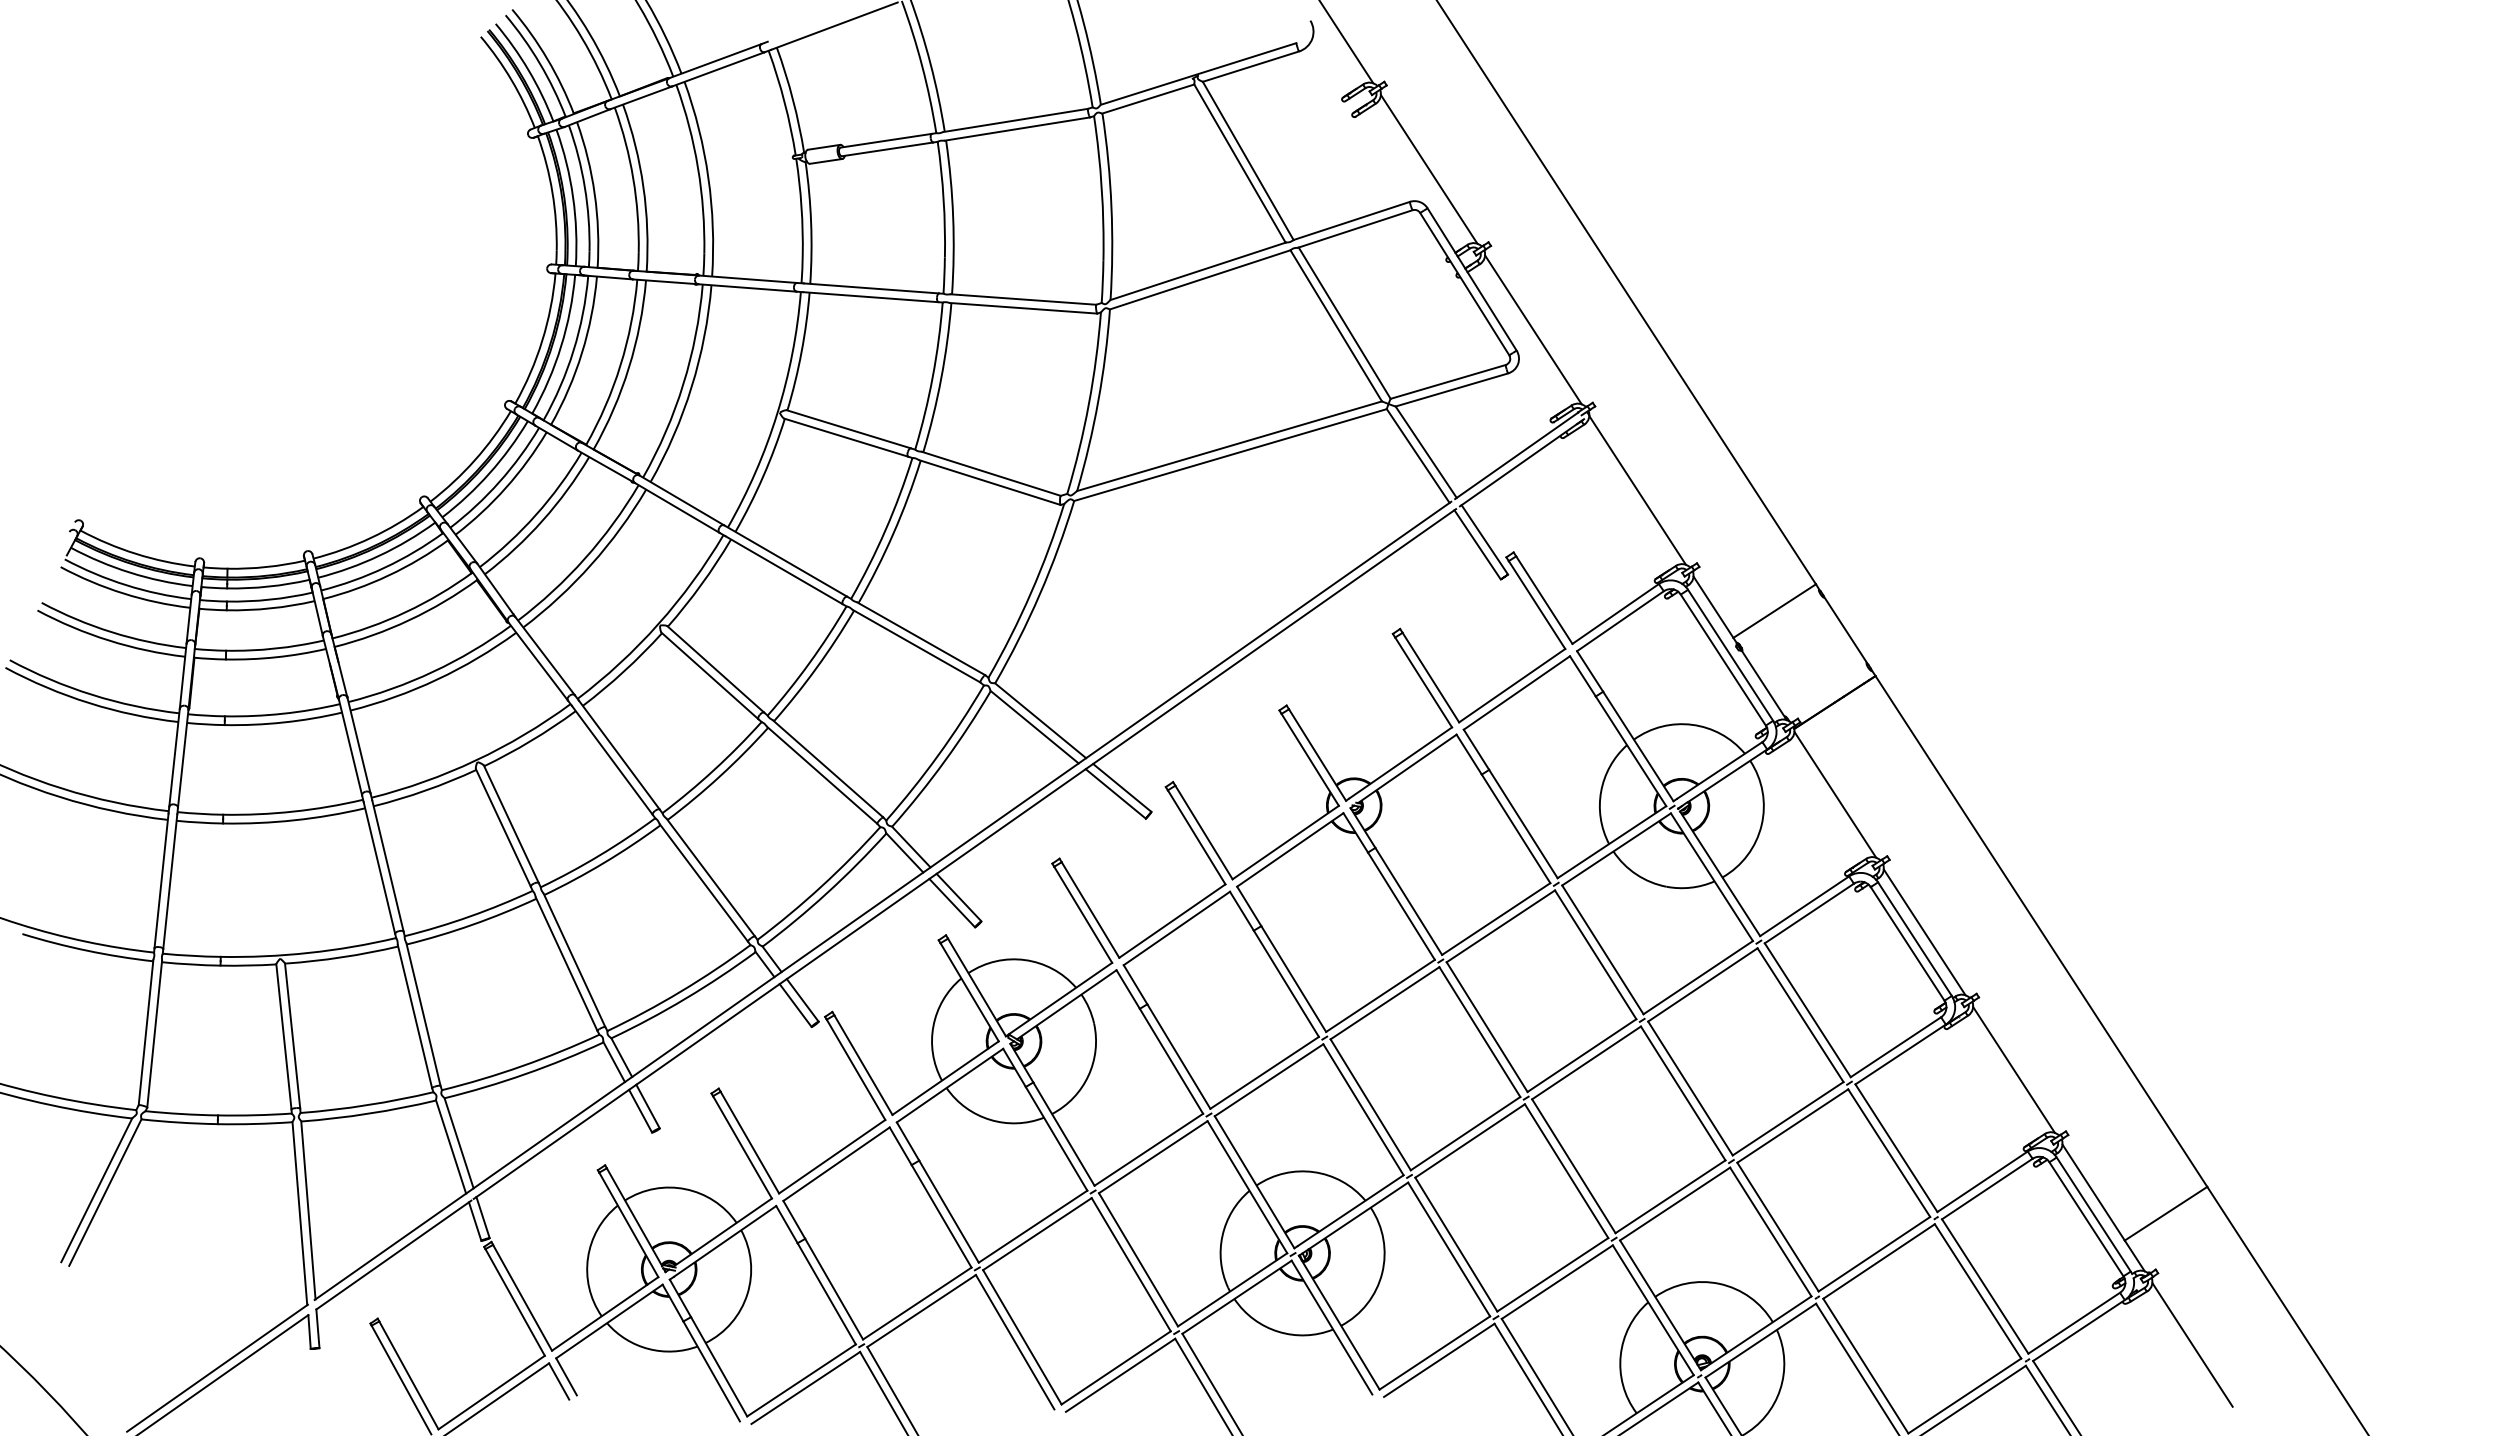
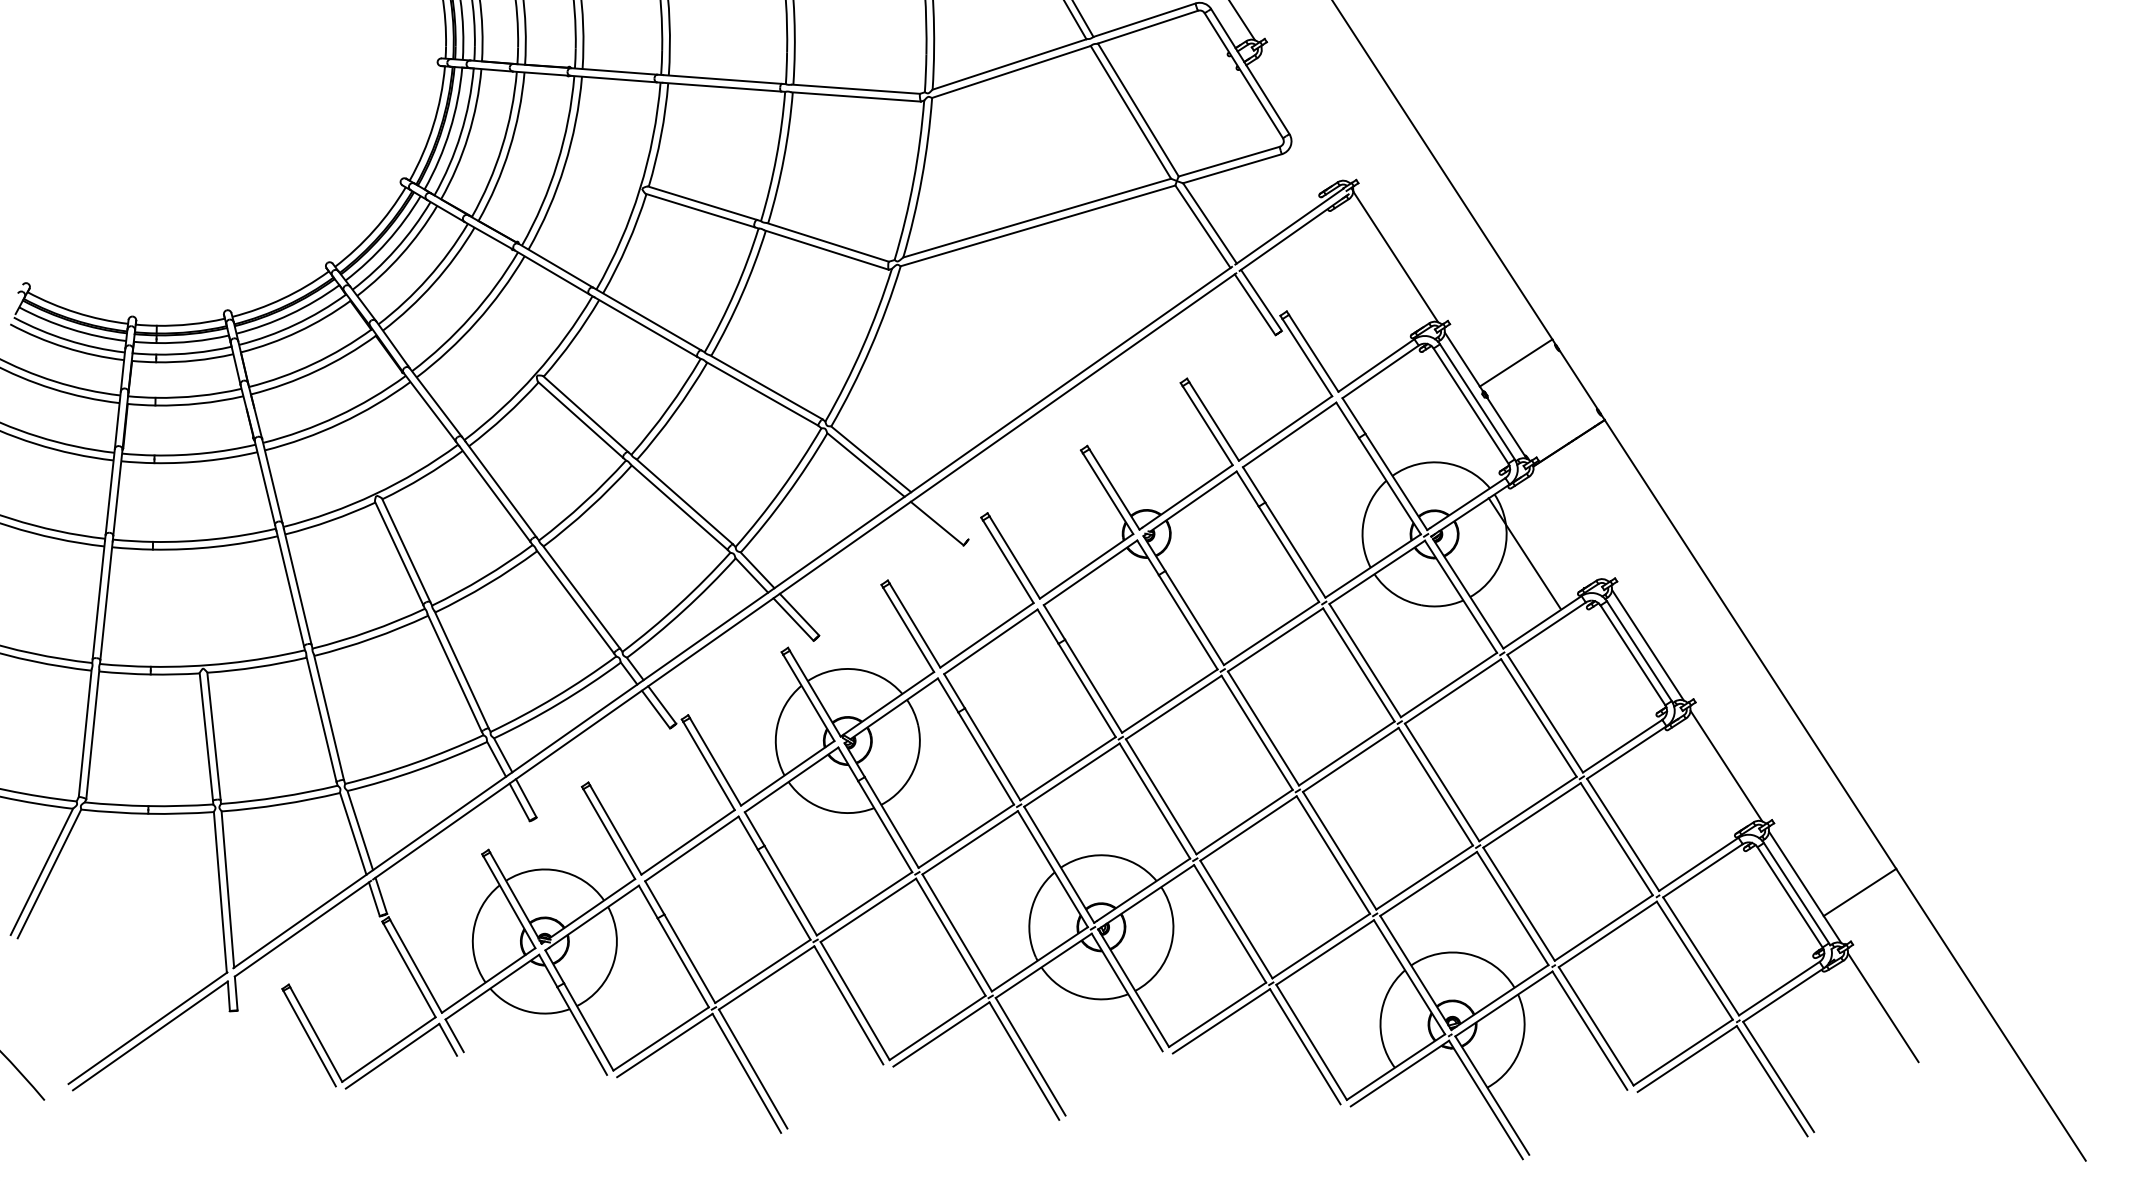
line: (1533, 329) -> (1304, 115), removed
line: (1122, 787) -> (943, 517), removed
line: (1835, 794) -> (1524, 553), moved

